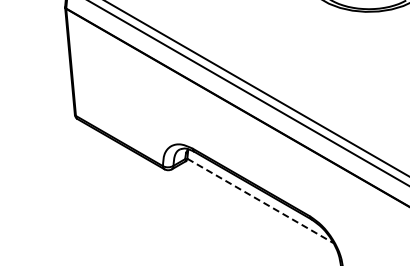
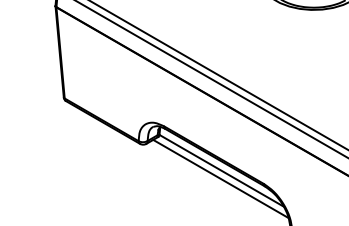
line: (260, 201) -> (221, 171), dashed -> solid
line: (259, 210) -> (220, 178), added

